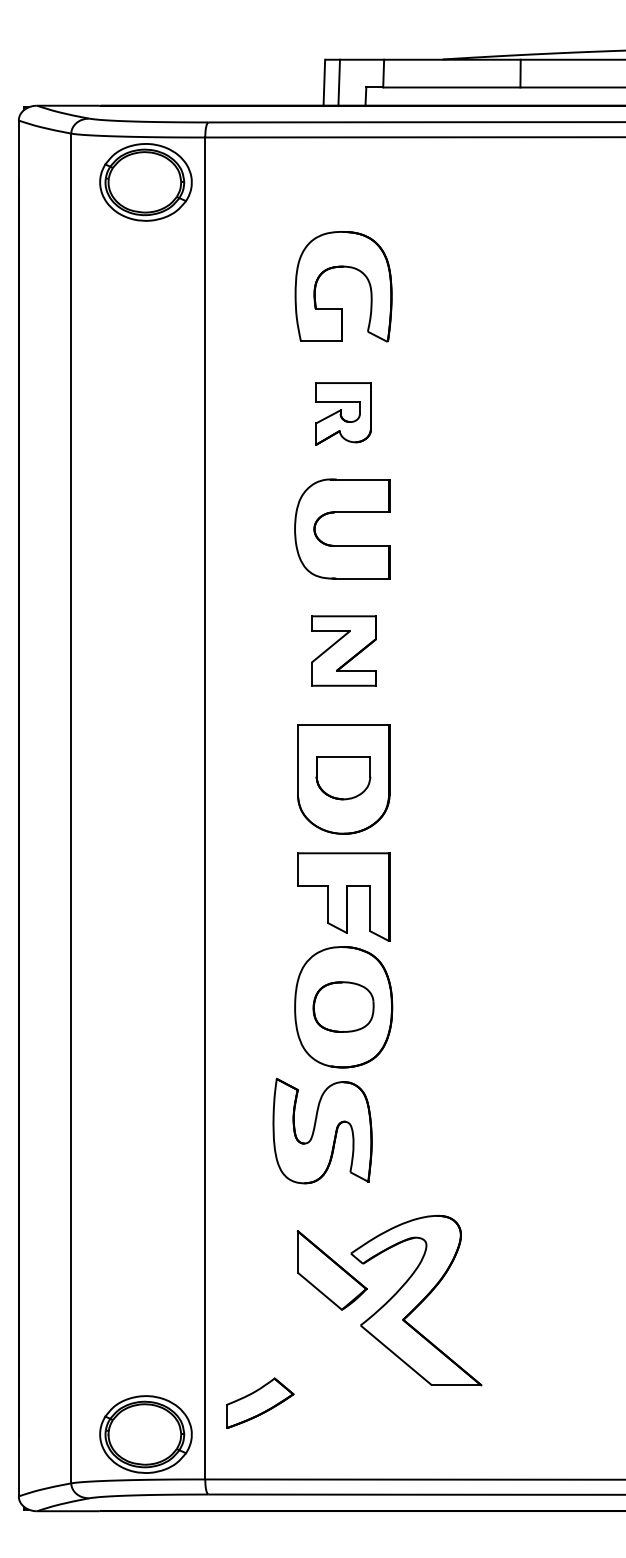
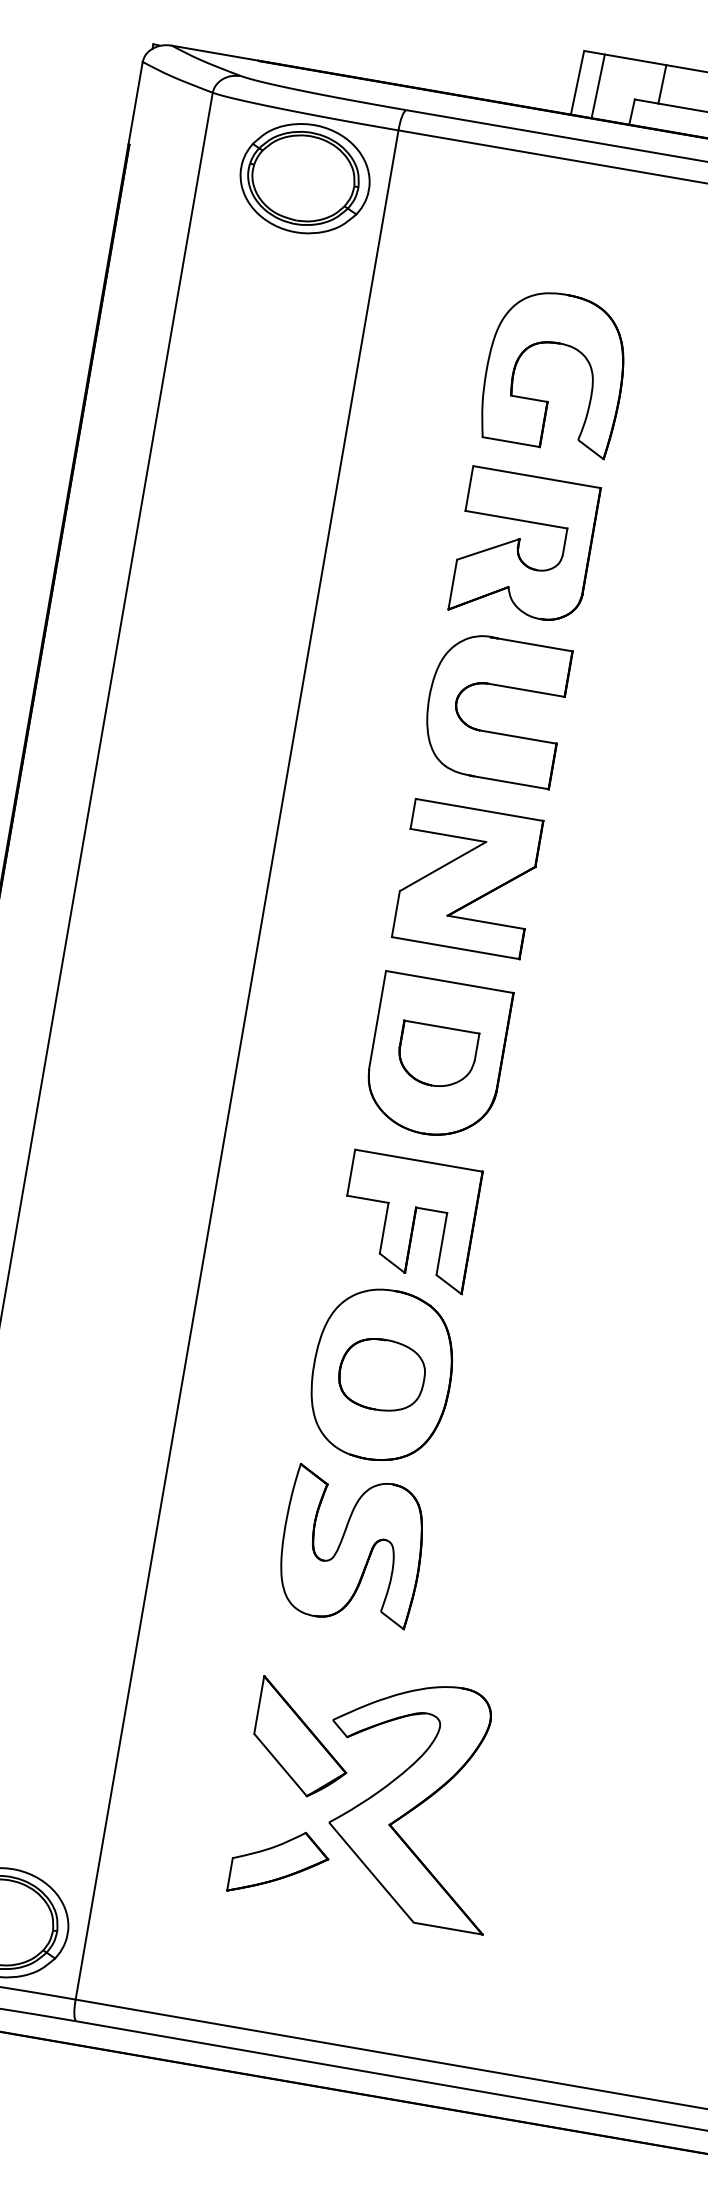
part: (343, 413) -> (524, 548), size x1.67
part: (343, 650) -> (467, 878), size x1.43
part: (322, 1130) -> (352, 1546), moved
part: (260, 1402) -> (280, 1862), moved

